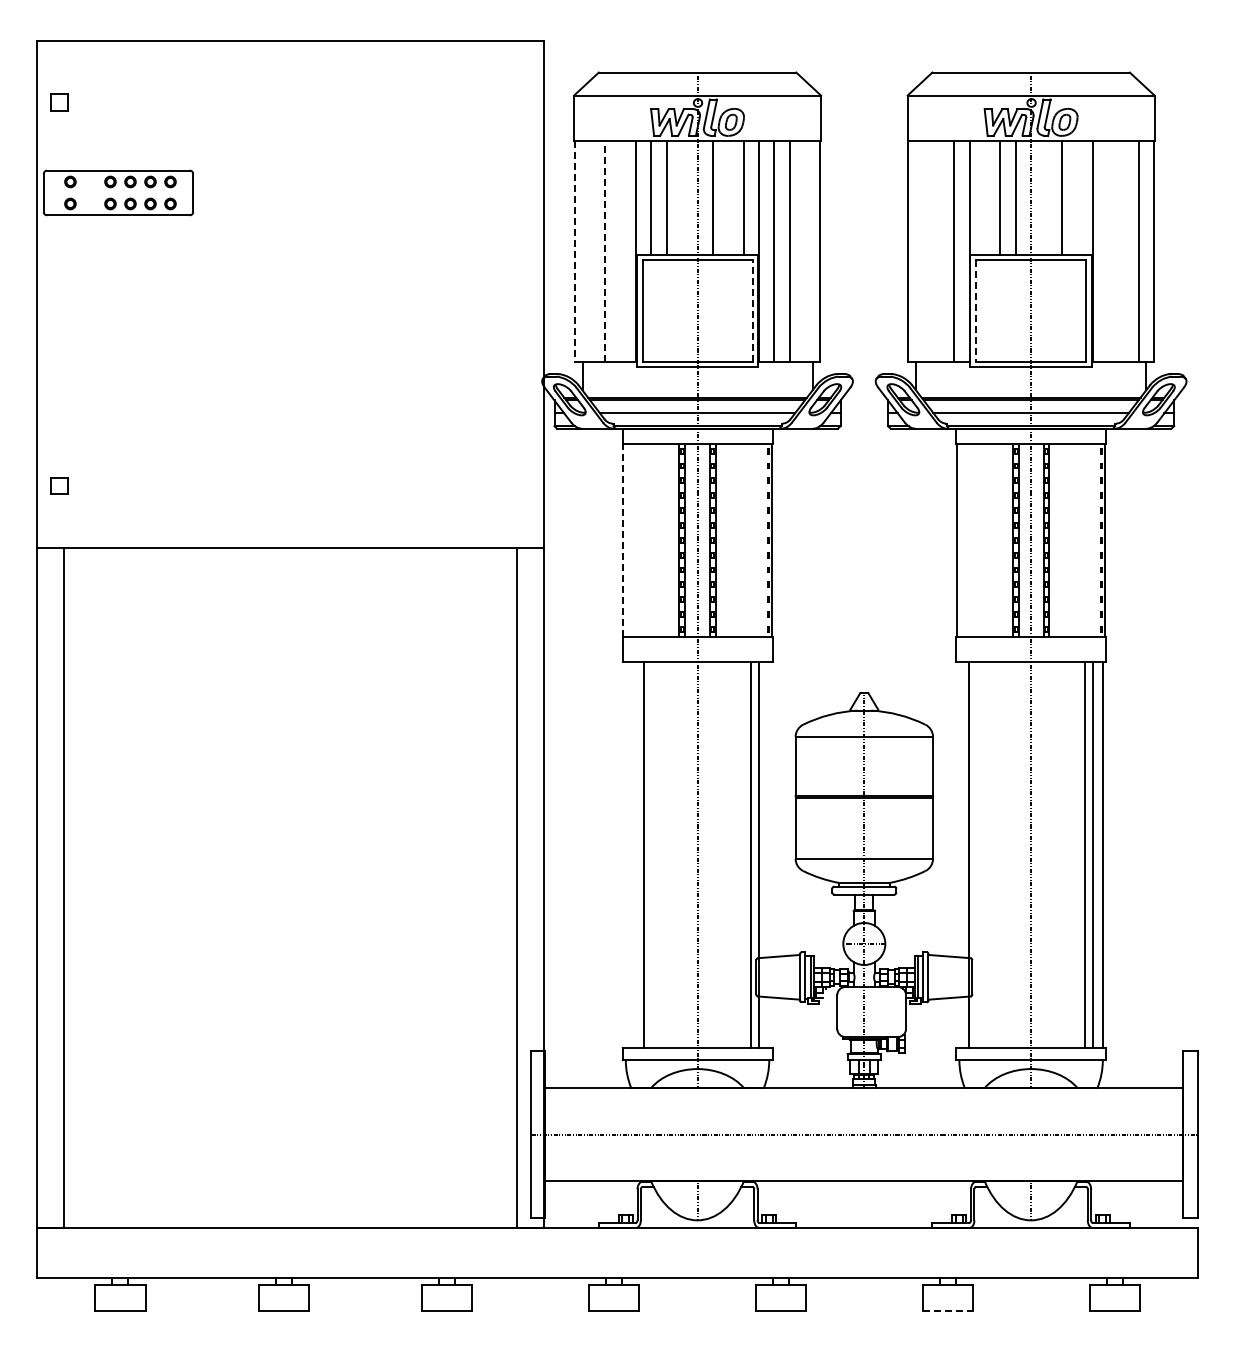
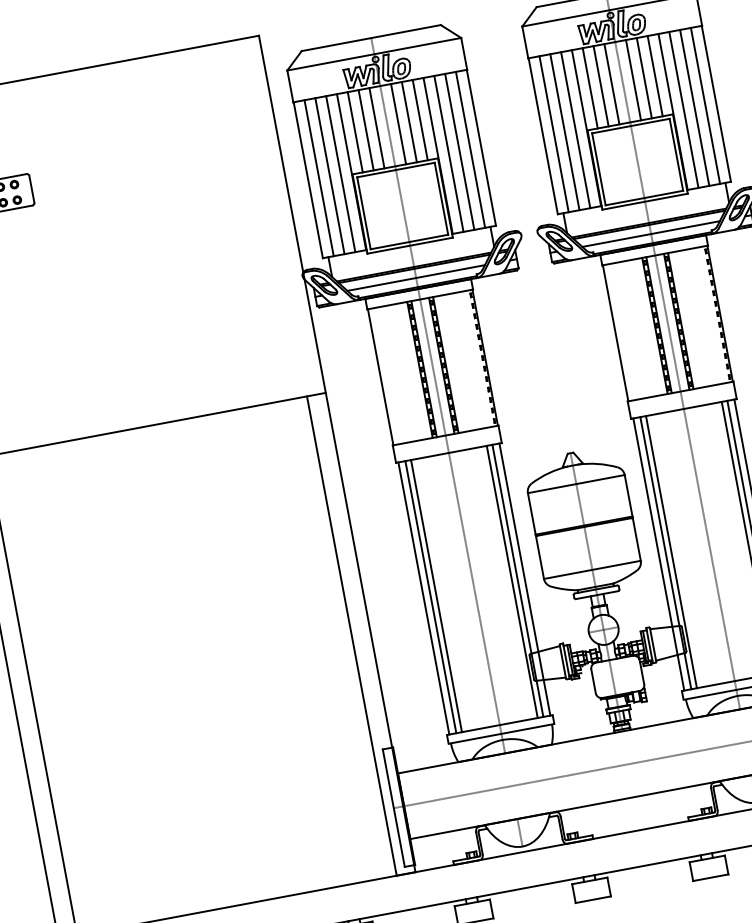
line: (682, 197) -> (377, 128), added
line: (728, 197) -> (409, 122), added
line: (985, 197) -> (590, 88), added
line: (1046, 197) -> (633, 80), added
line: (1077, 197) -> (655, 76), added
line: (574, 251) -> (308, 180), dashed -> solid
line: (590, 251) -> (319, 178), added
line: (605, 251) -> (330, 176), dashed -> solid
line: (620, 251) -> (340, 174), added
line: (805, 251) -> (470, 149), added
line: (923, 251) -> (554, 134), added
line: (938, 251) -> (564, 132), added
line: (1107, 251) -> (683, 110), added
line: (1123, 251) -> (694, 107), added
line: (752, 310) -> (441, 198), dashed -> solid
line: (976, 311) -> (599, 169), dashed -> solid
line: (623, 540) -> (380, 377), dashed -> solid
line: (625, 854) -> (423, 598), added
line: (635, 854) -> (430, 597), added
line: (769, 854) -> (525, 579), added
line: (959, 854) -> (658, 554), added
line: (977, 854) -> (671, 551), added
line: (948, 1311) -> (711, 877), dashed -> solid

